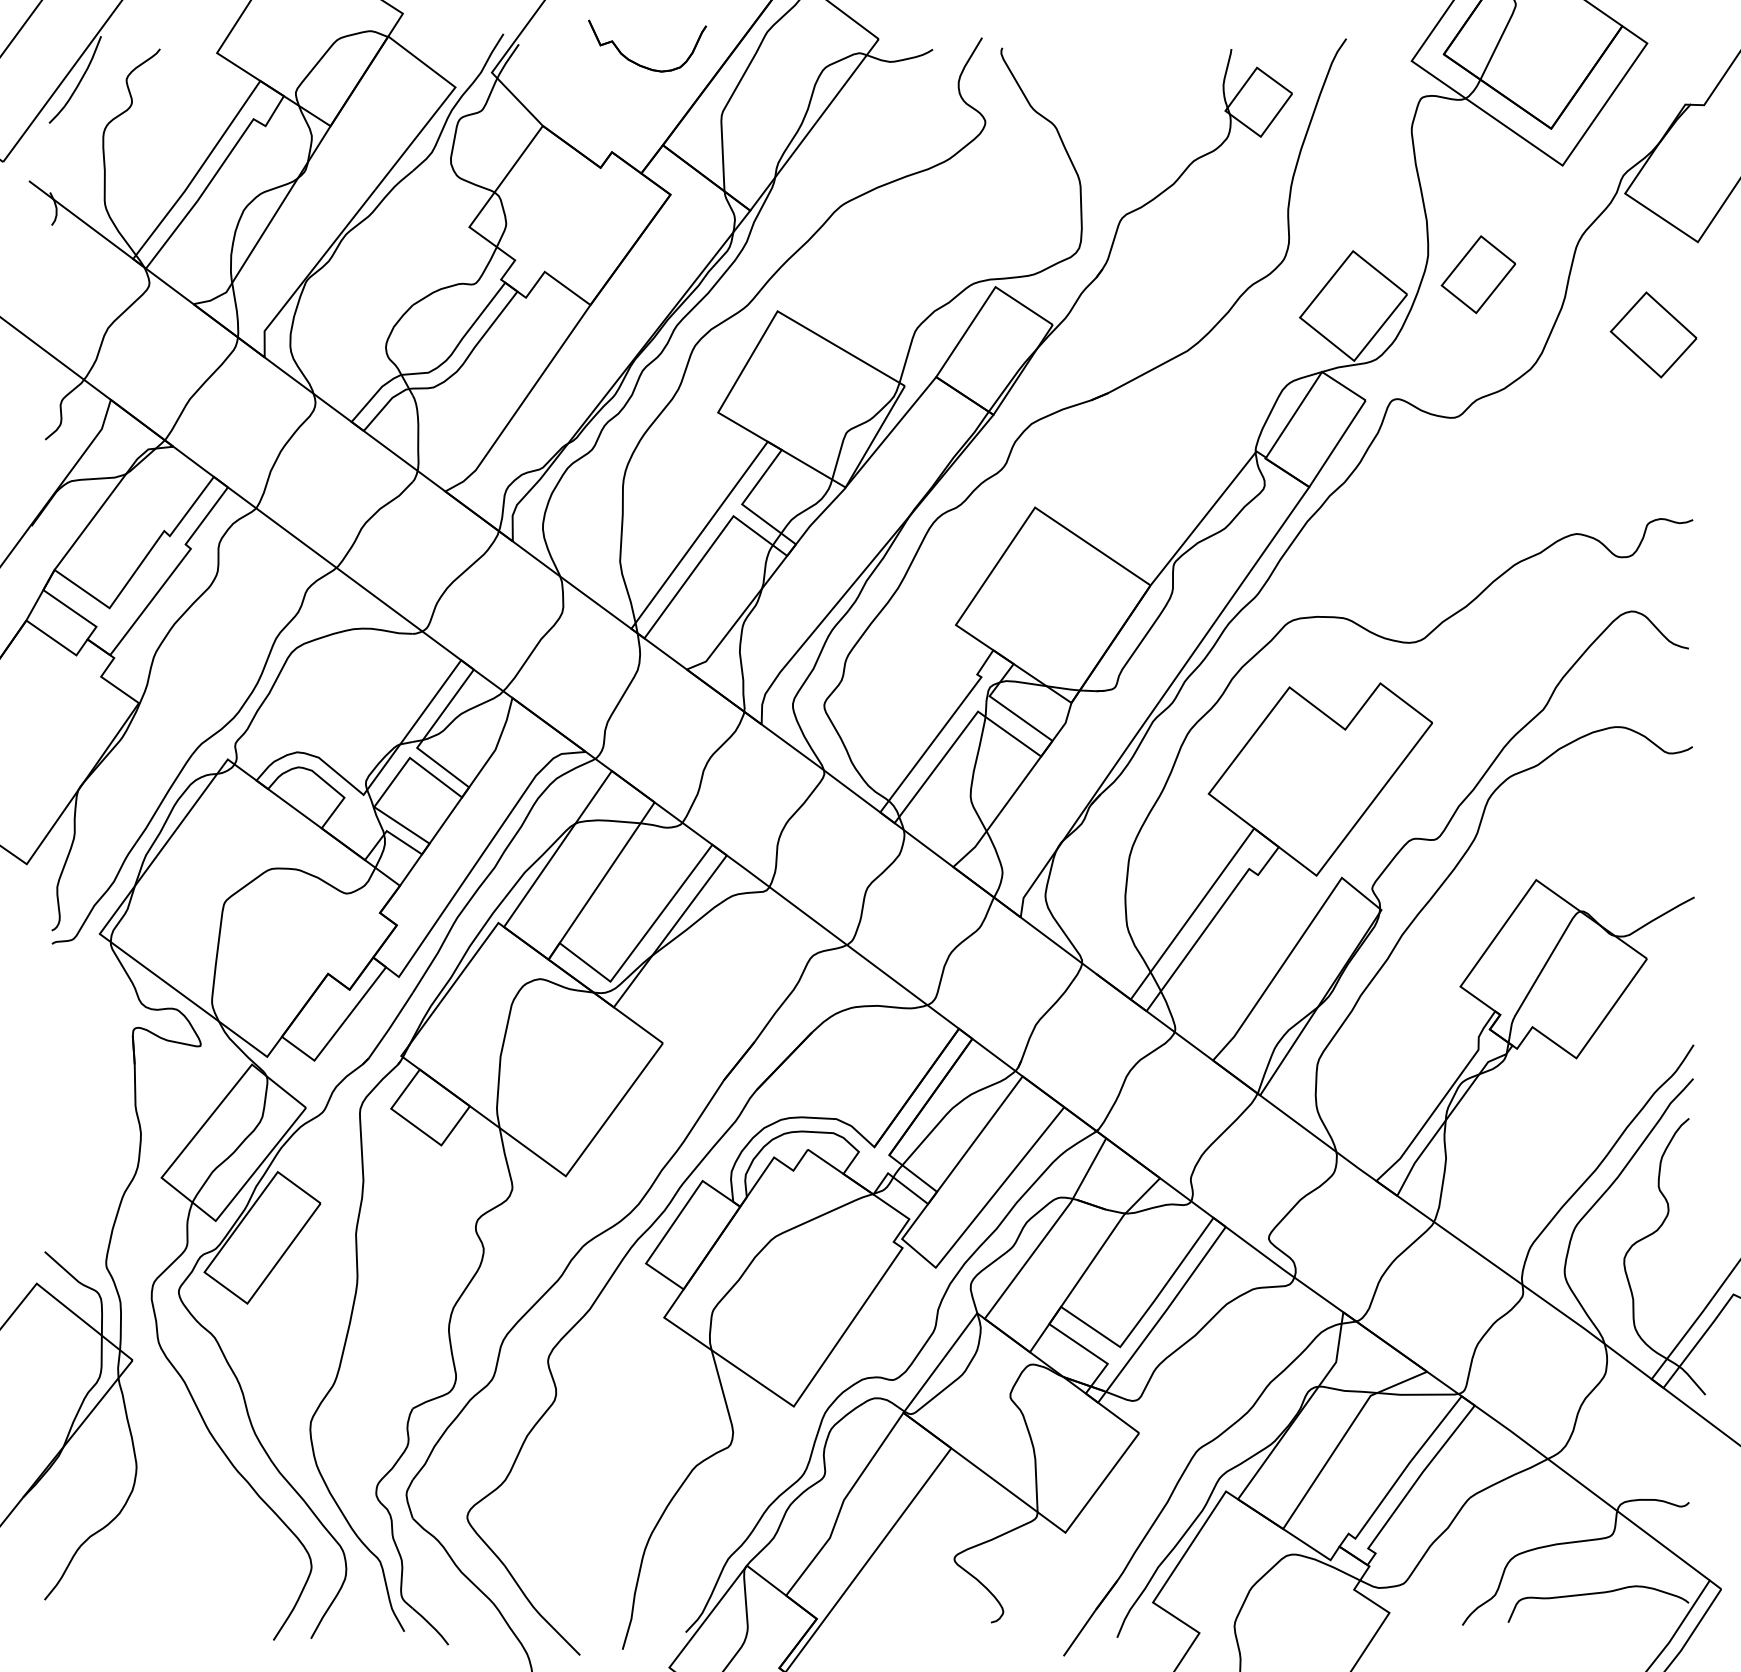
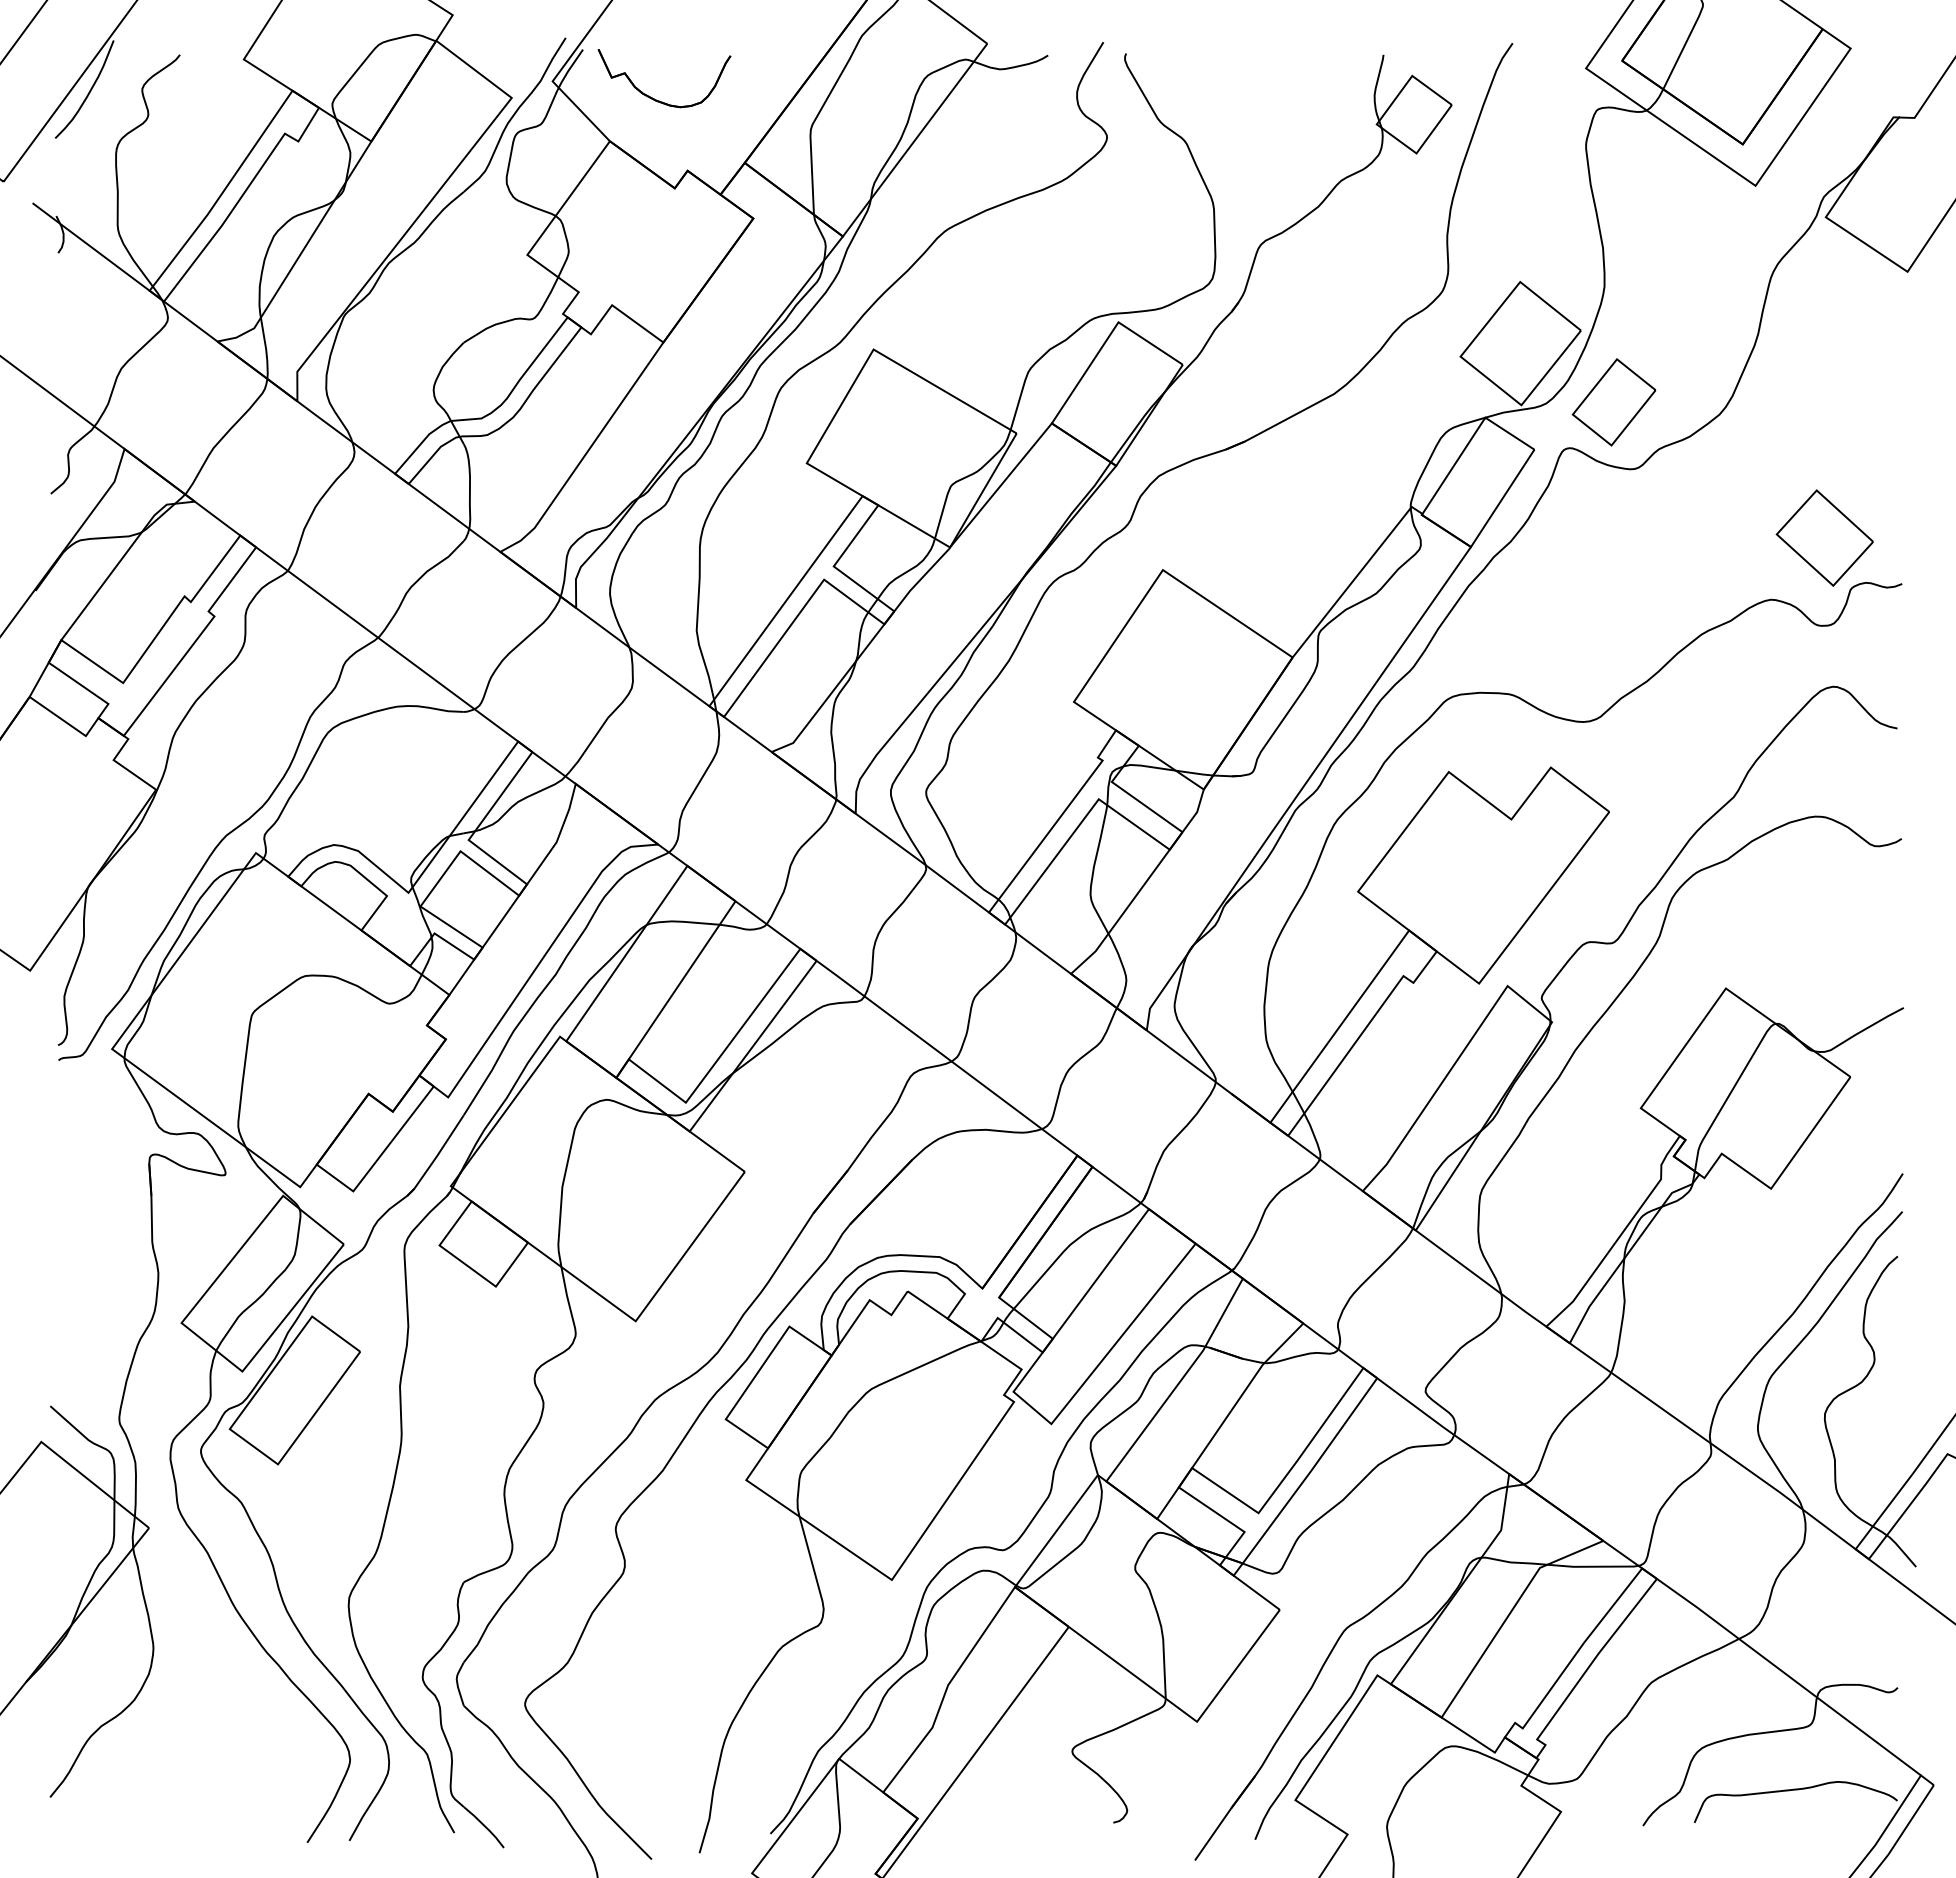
part: (638, 63) -> (654, 98), moved
part: (1477, 274) -> (1613, 402), moved
part: (1653, 334) -> (1824, 537), moved

